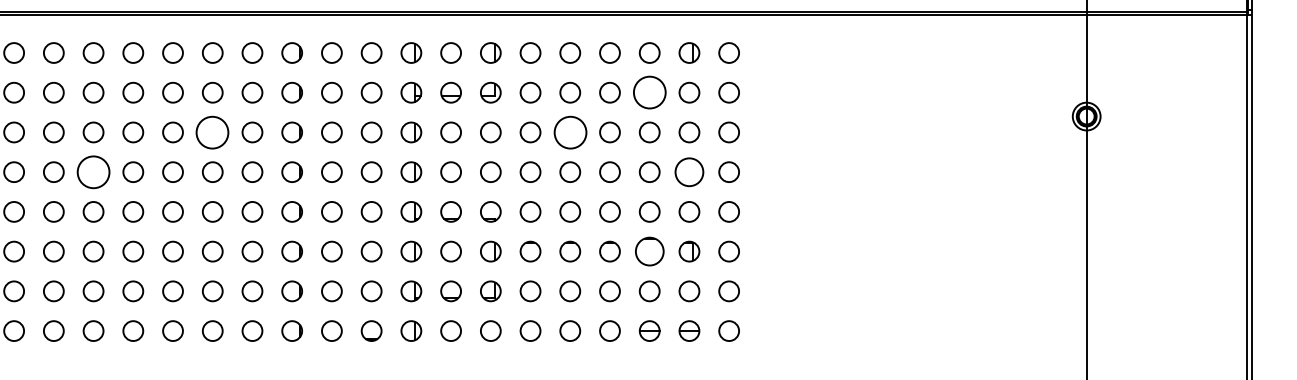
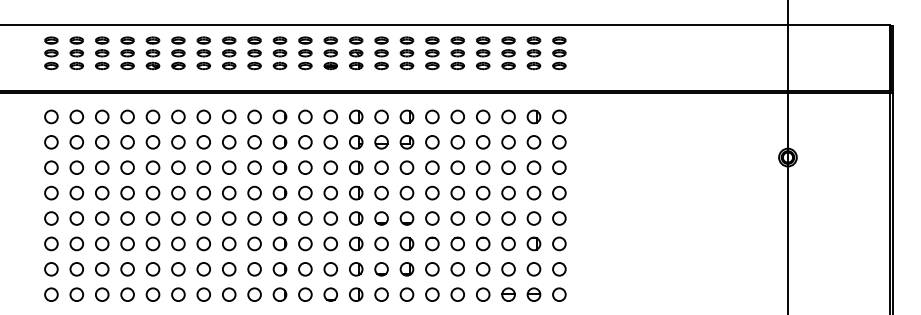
circle: (649, 92) -> (508, 142), size x0.62
circle: (213, 132) -> (229, 167), size x0.62
circle: (569, 132) -> (457, 167), size x0.62
circle: (92, 171) -> (152, 192), size x0.62
circle: (688, 171) -> (533, 192), size x0.71
part: (649, 250) -> (508, 243), size x0.71

